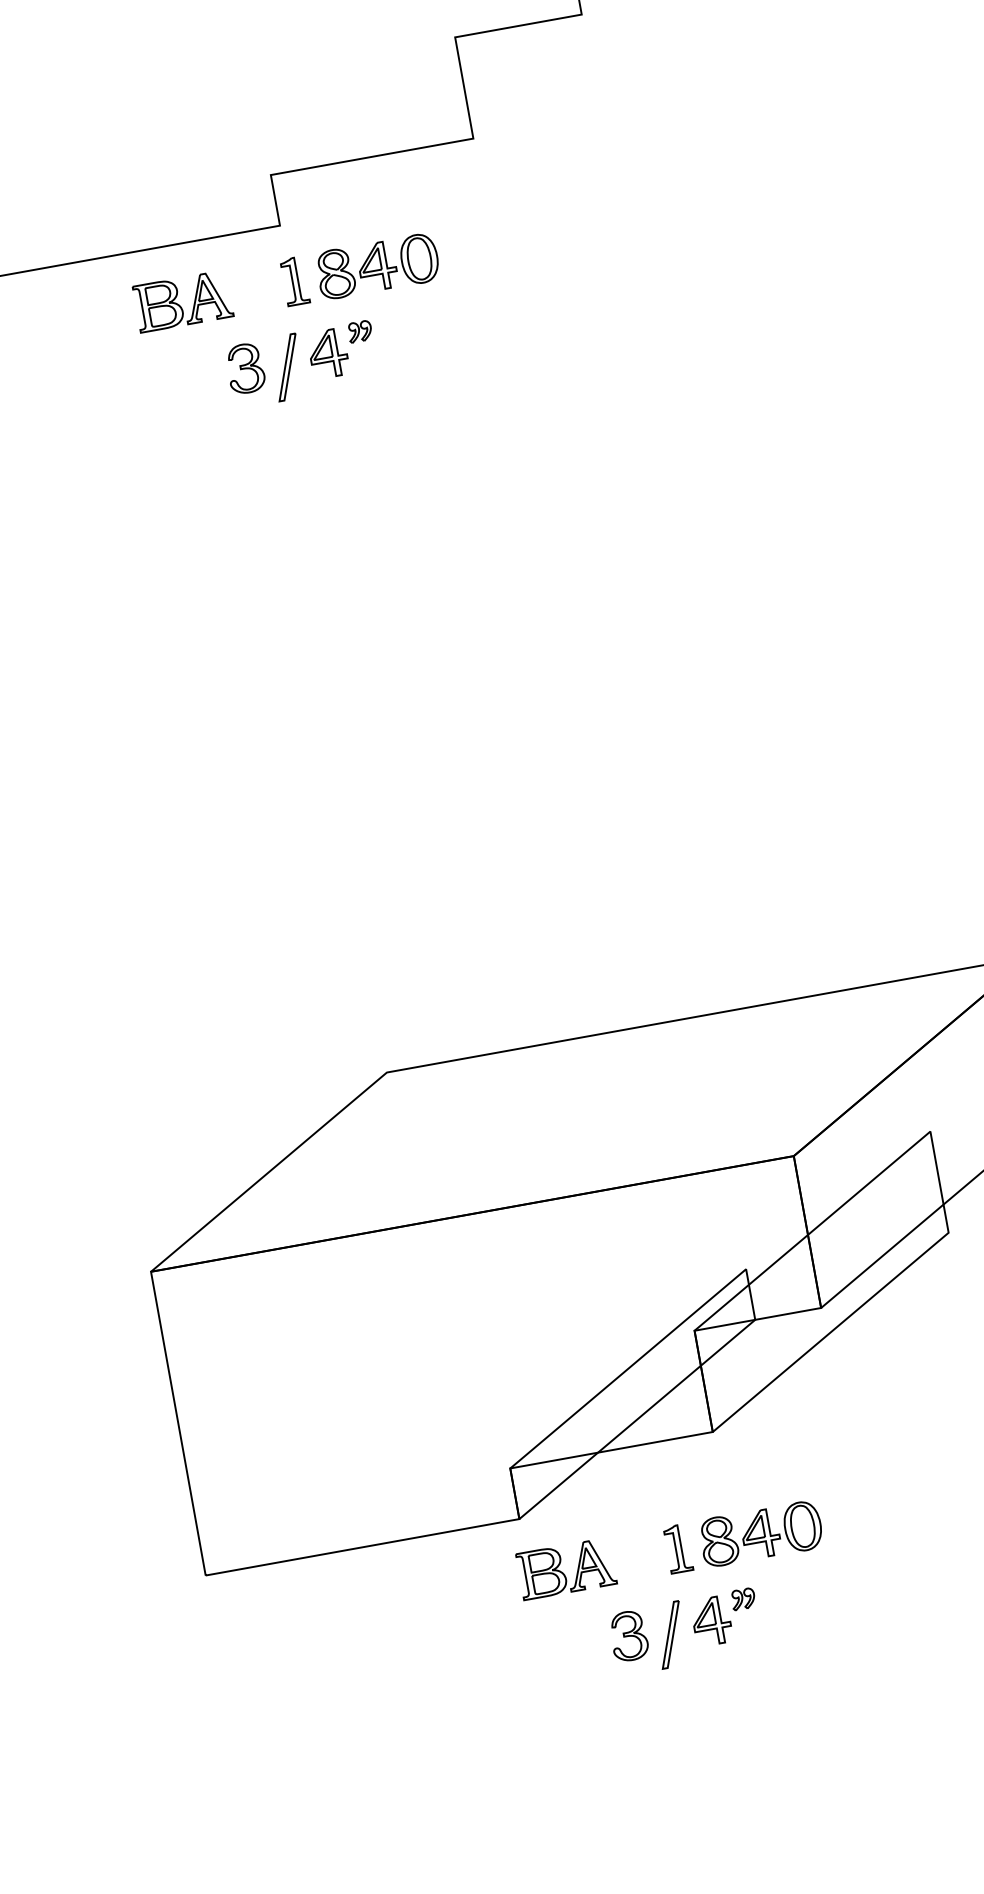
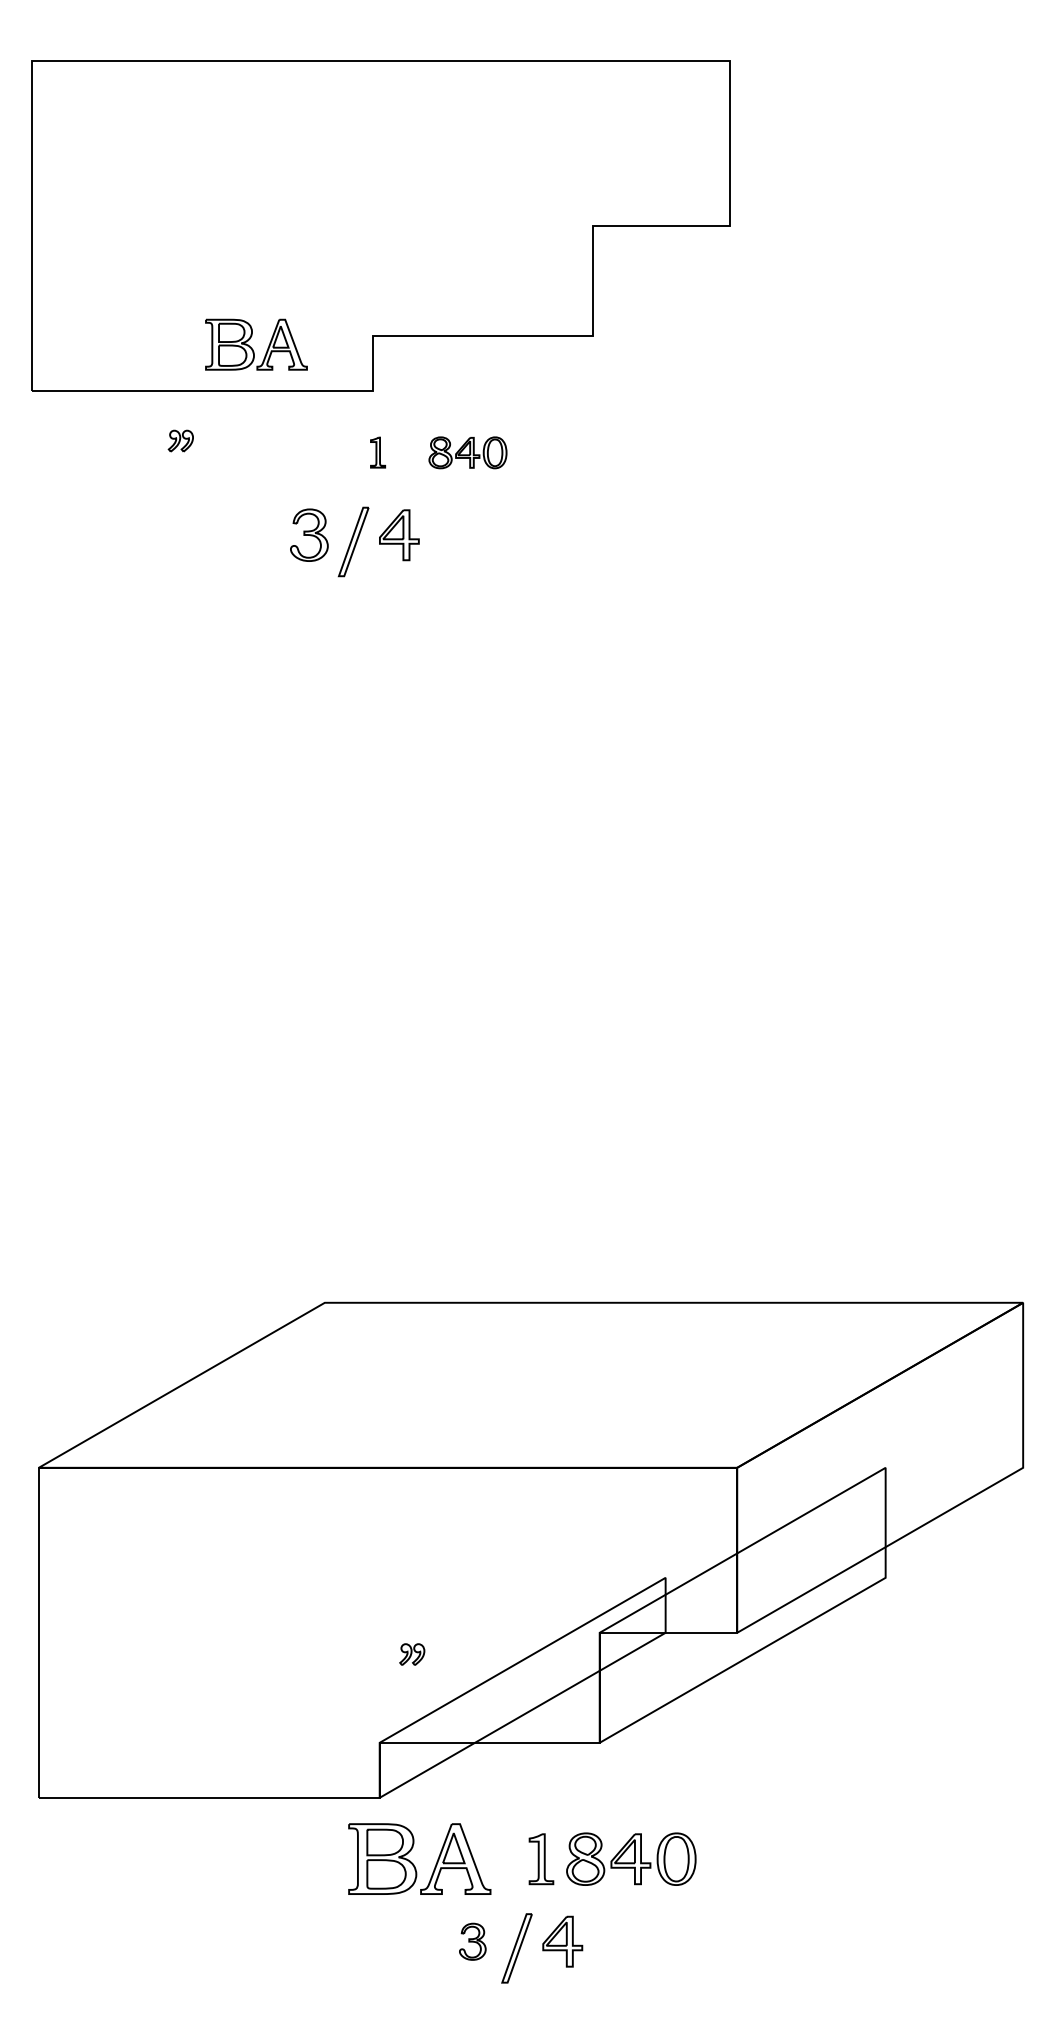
part: (377, 266) -> (467, 452), size x0.6
part: (294, 281) -> (377, 452), size x0.6
part: (183, 301) -> (256, 344), moved
part: (359, 331) -> (180, 440), moved
part: (566, 1569) -> (419, 1859), size x1.4
part: (743, 1599) -> (412, 1654), moved
part: (628, 1635) -> (472, 1941), size x0.7

